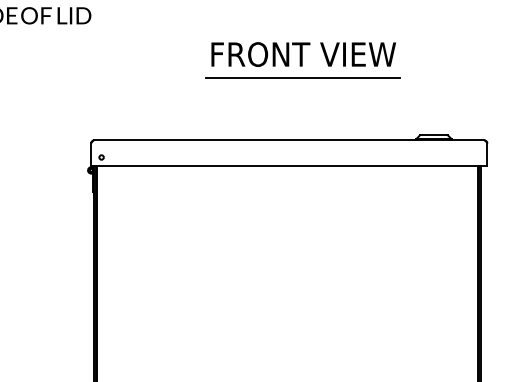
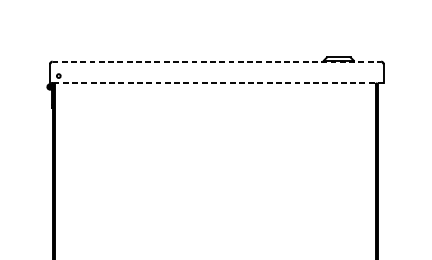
line: (303, 78) -> (228, 9), removed
line: (289, 140) -> (217, 61), solid -> dashed
line: (288, 165) -> (216, 82), solid -> dashed

